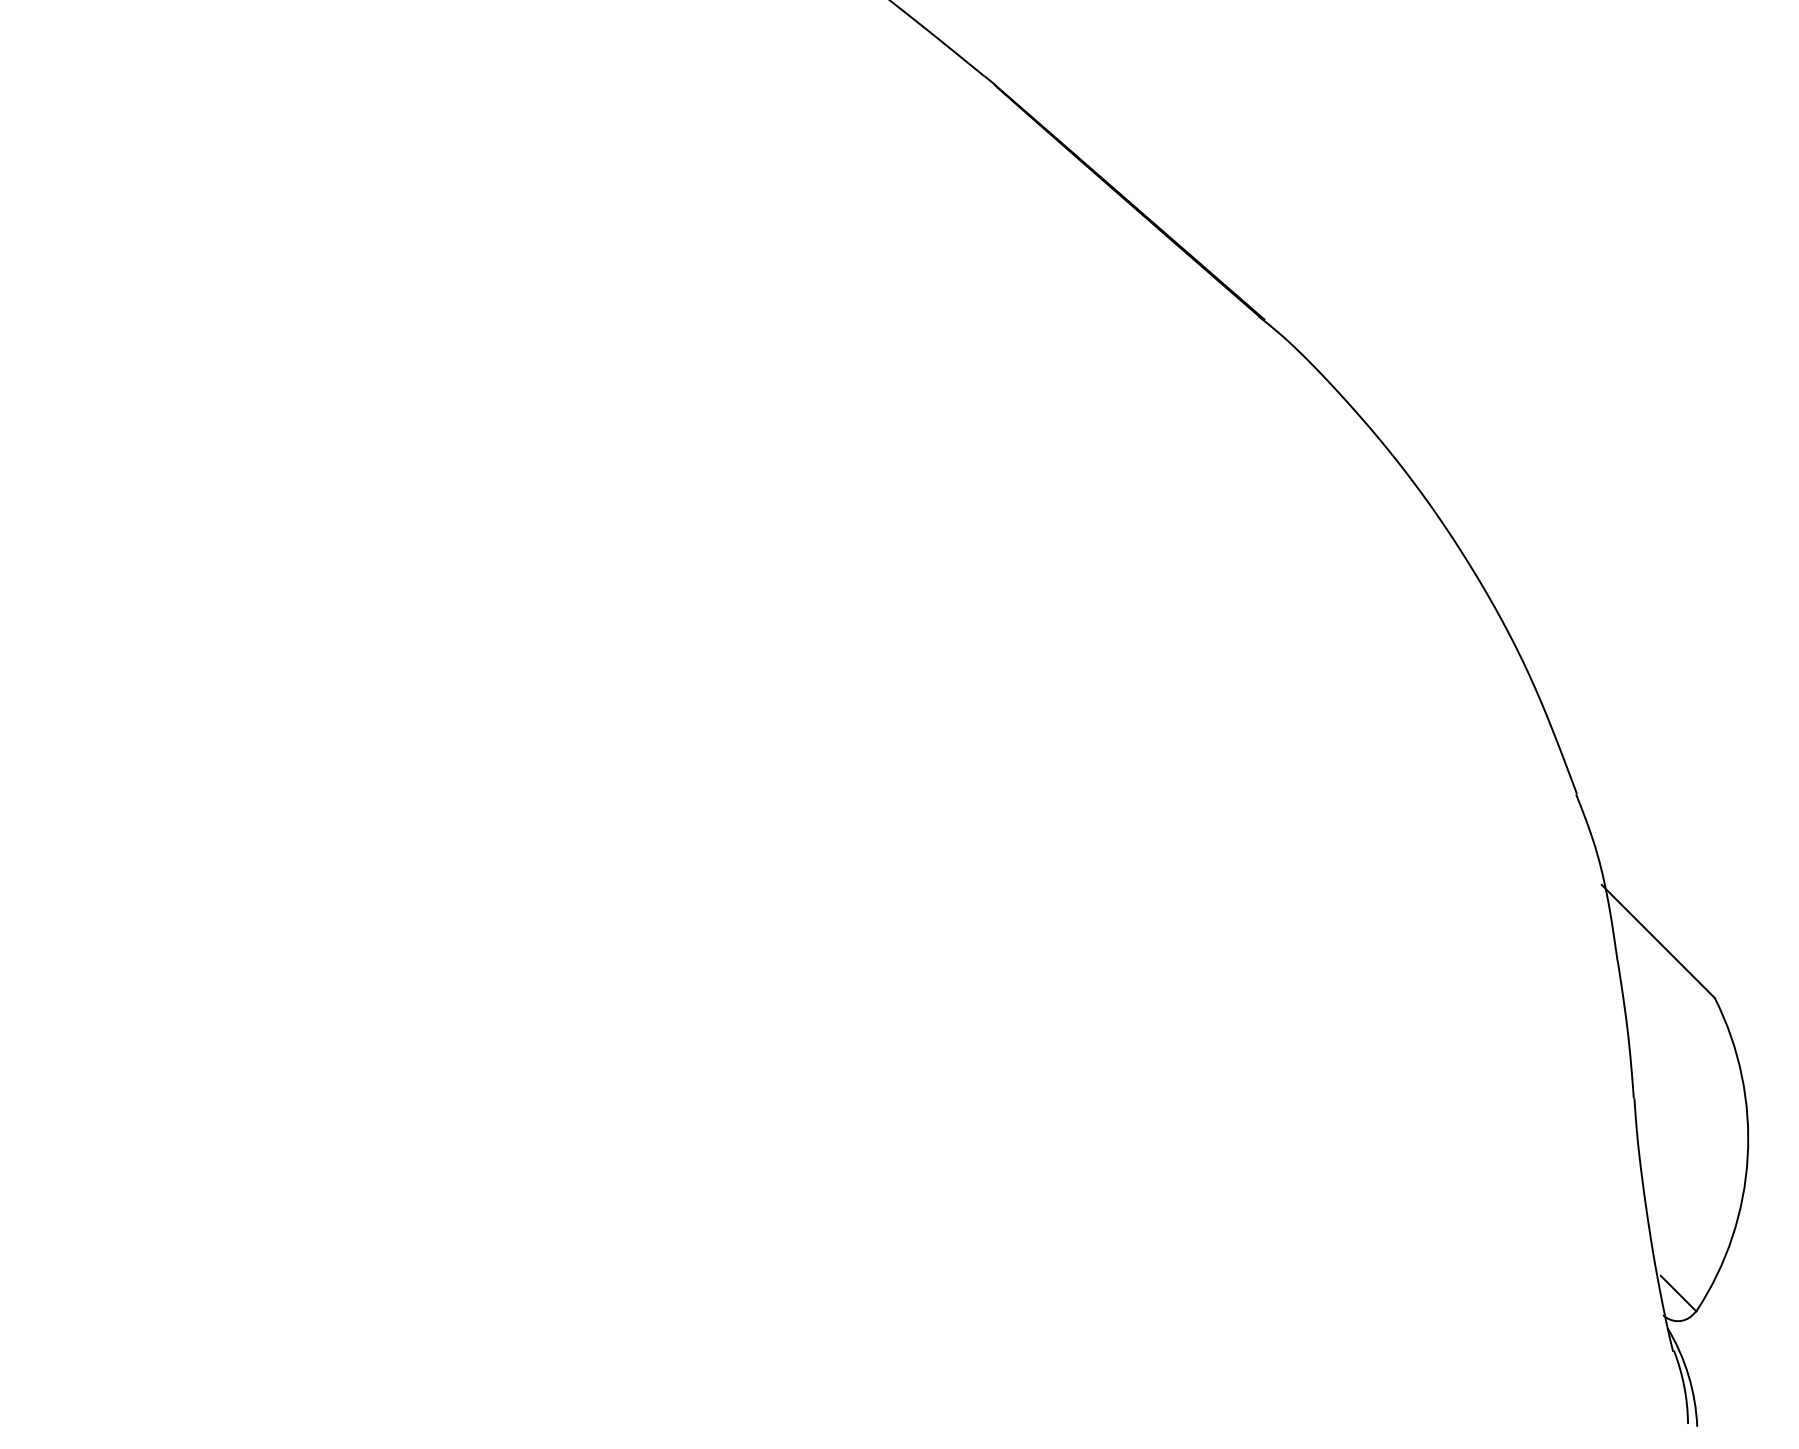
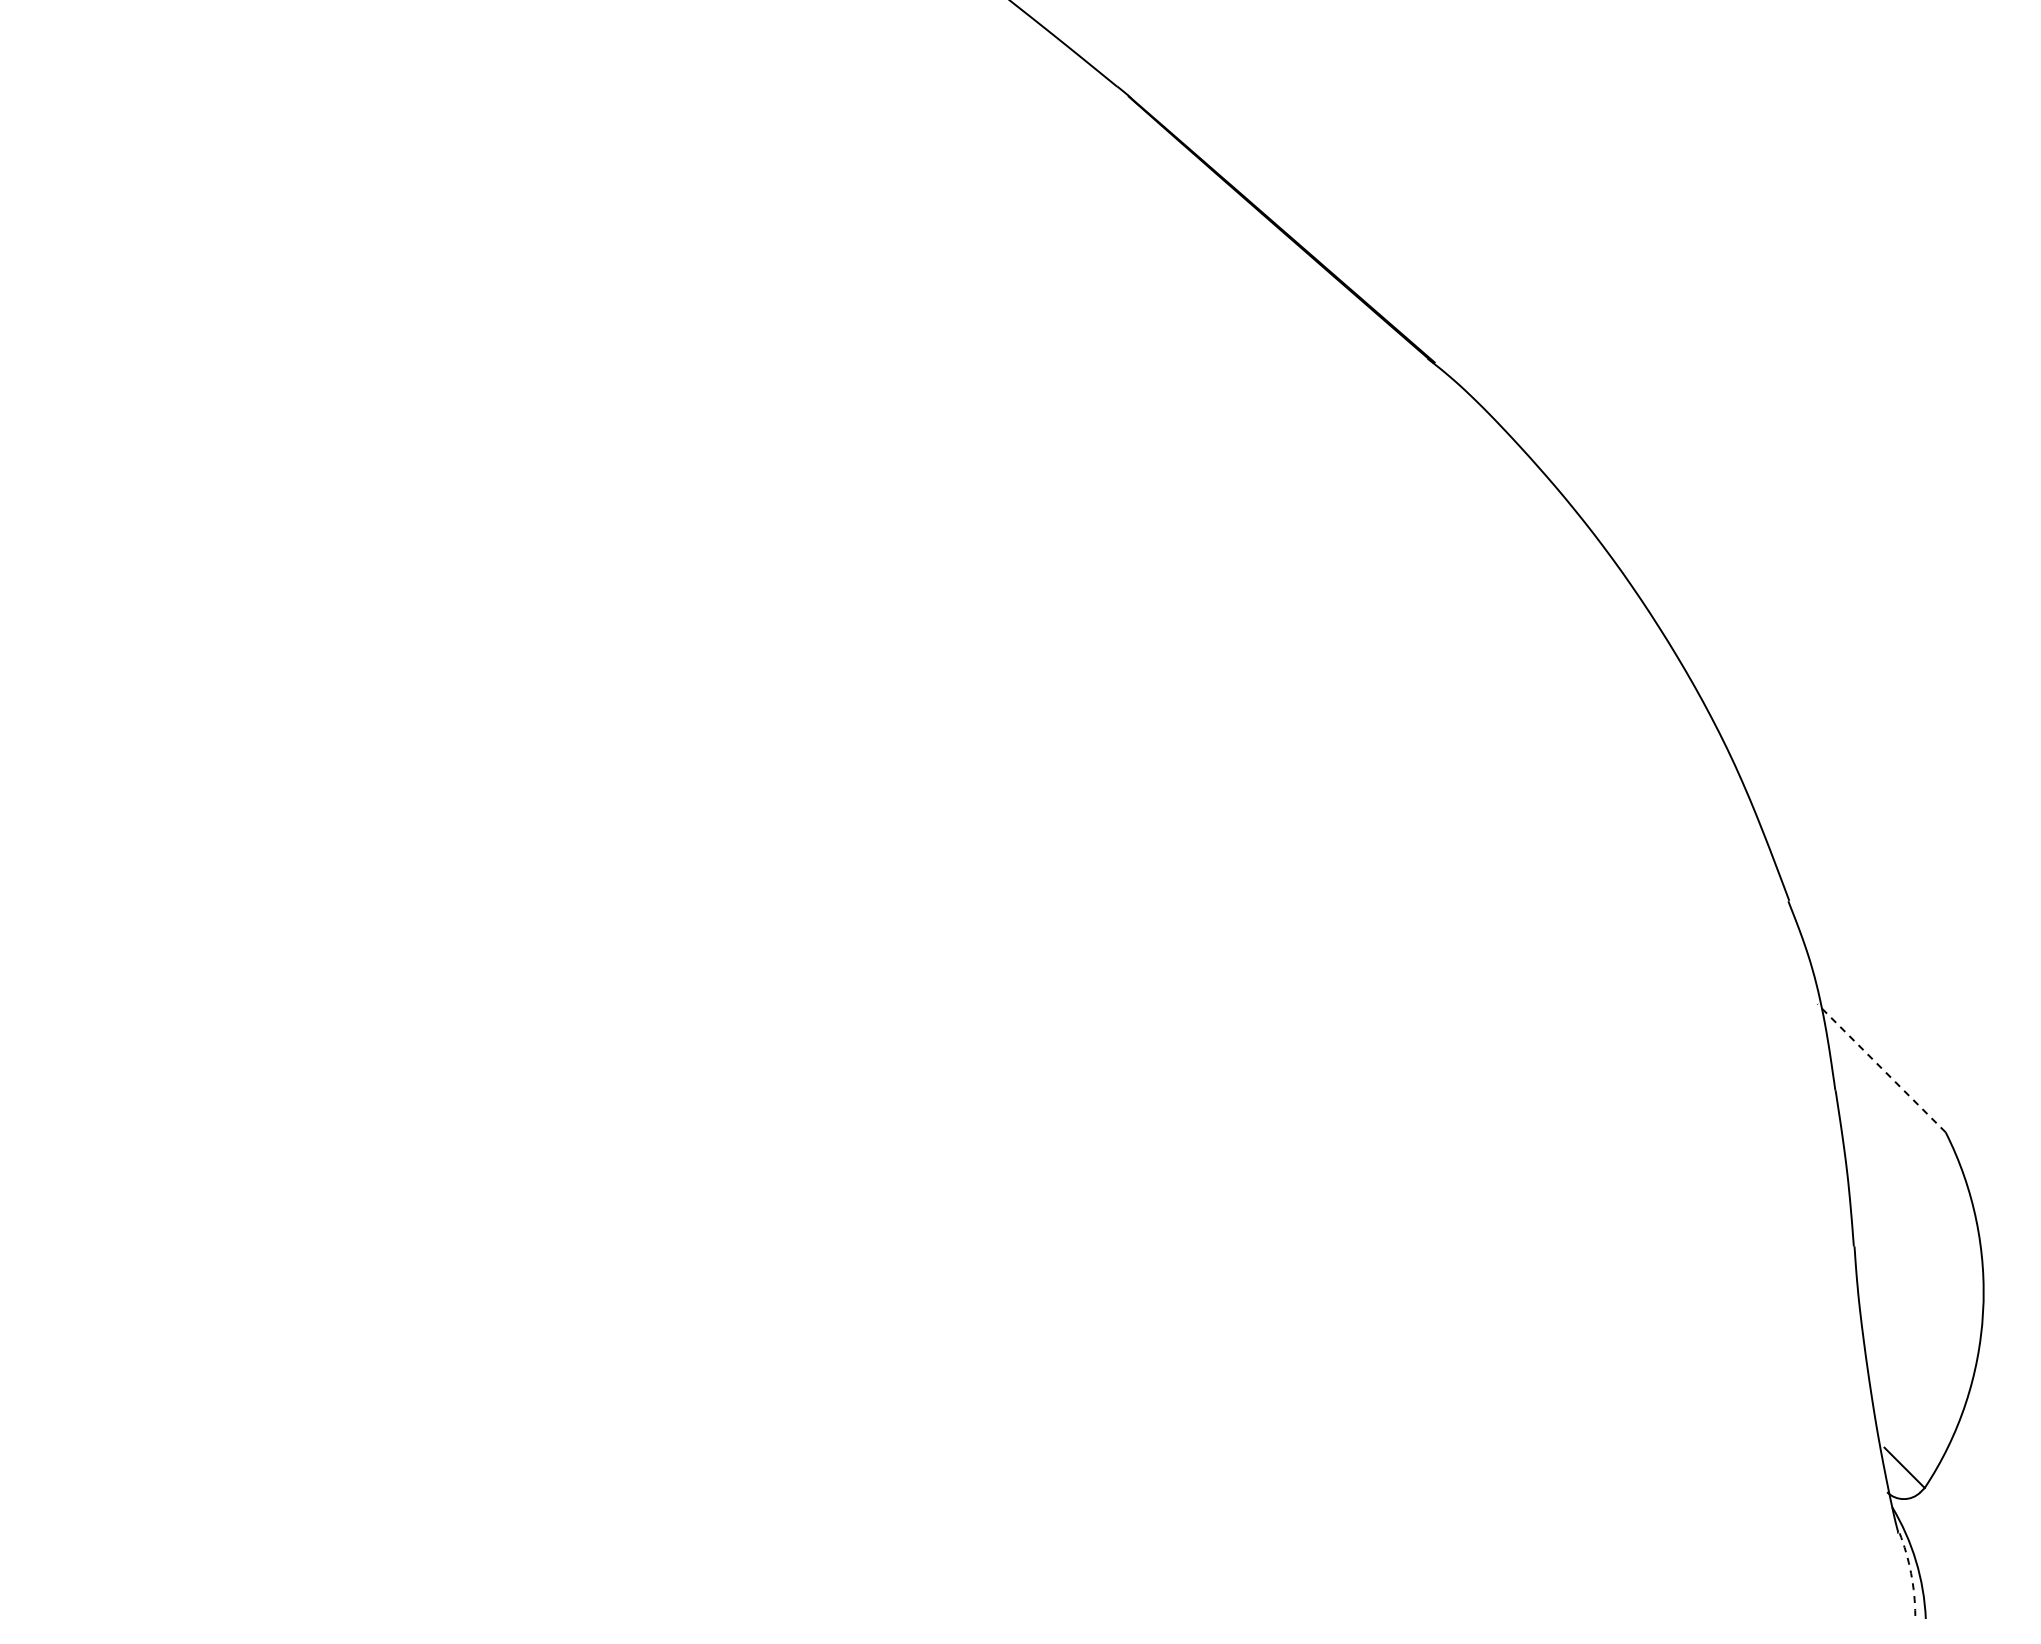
line: (1658, 941) -> (1881, 1068), solid -> dashed
arc: (1684, 1386) -> (1911, 1573), solid -> dashed

